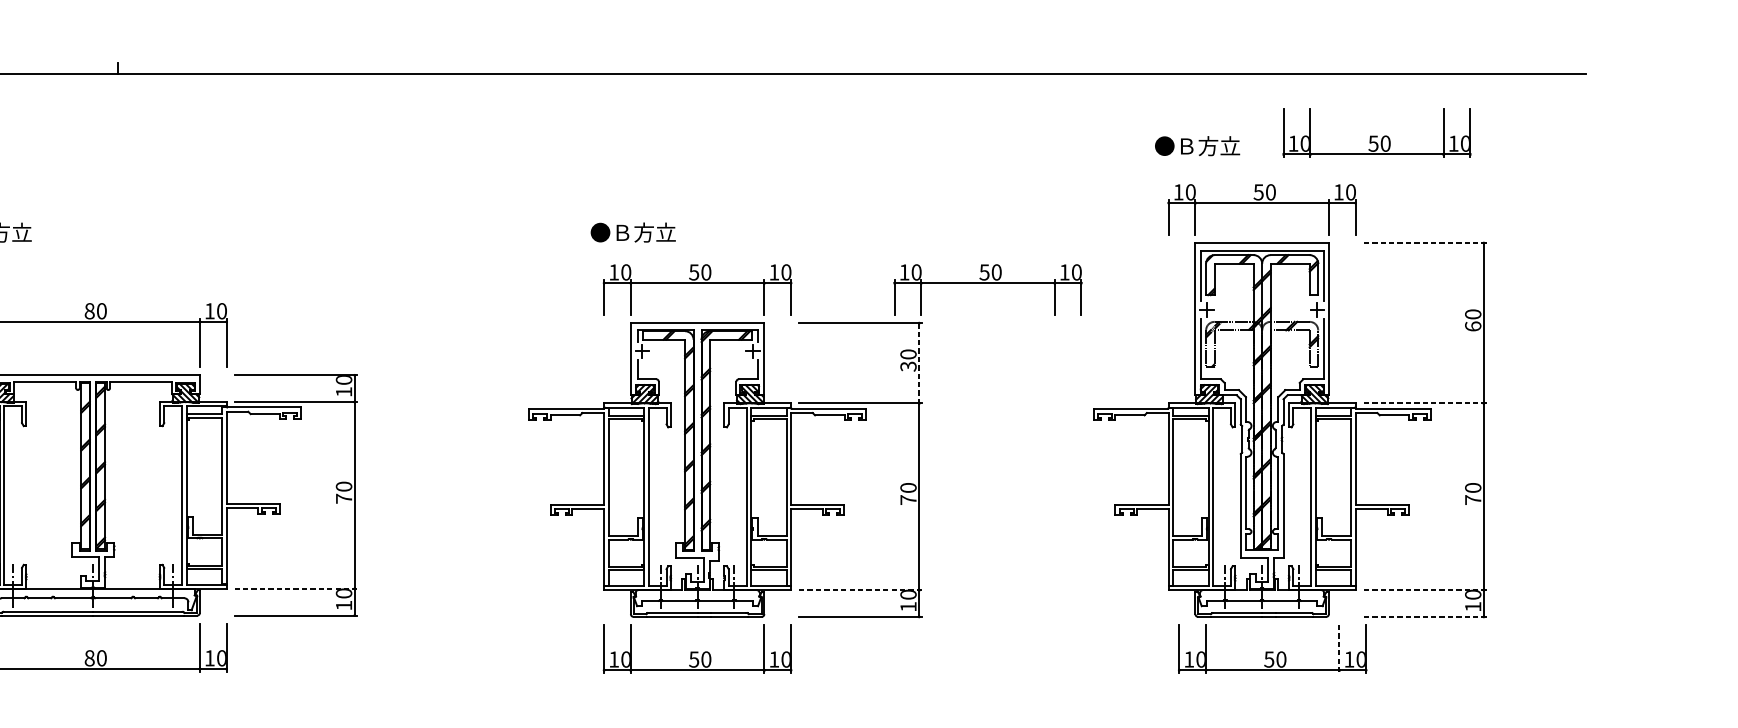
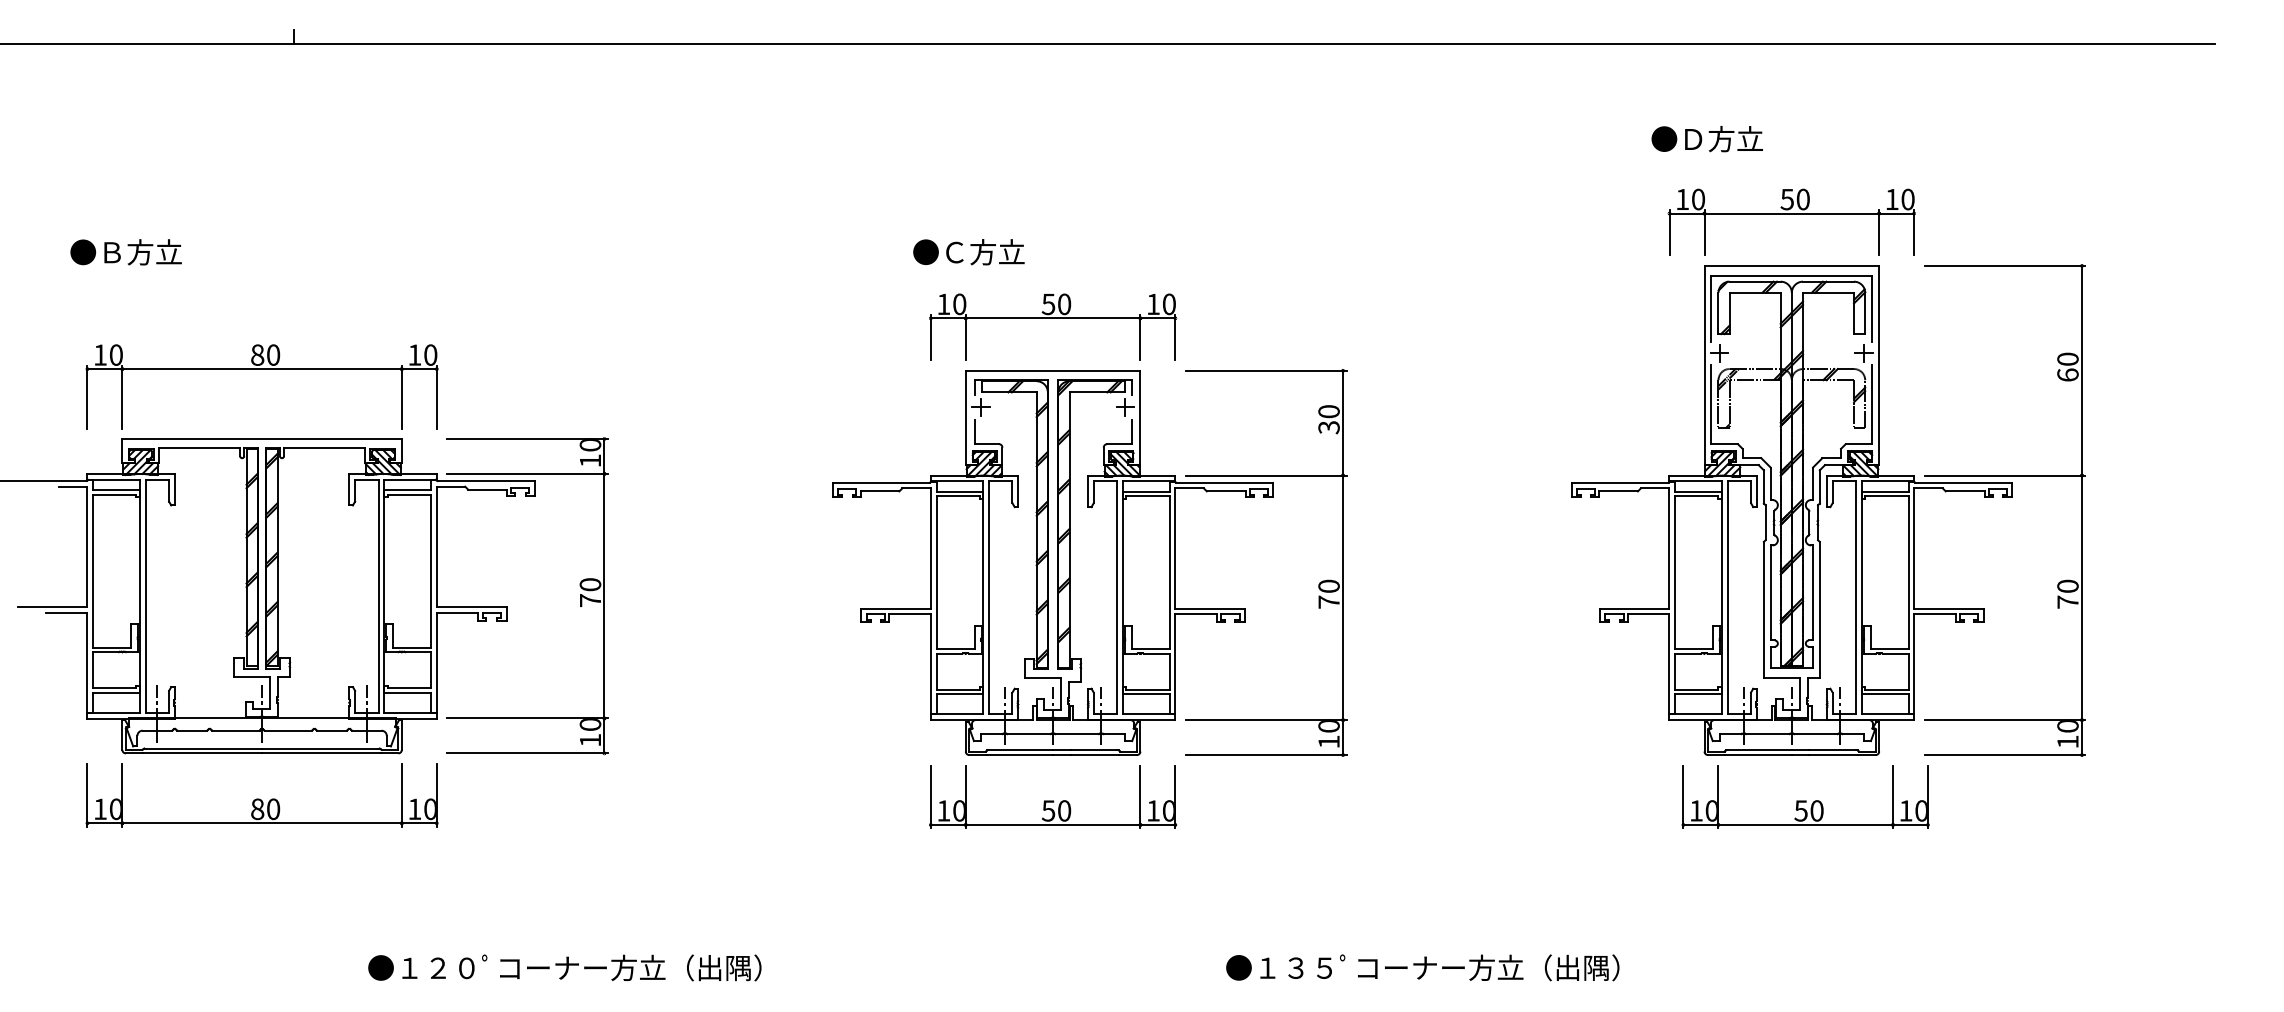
part: (1377, 132) -> (1942, 121), removed
text: (1187, 146) -> (1693, 139), ●Ｂ方立 -> ●Ｄ方立
text: (622, 232) -> (954, 252), ●Ｂ方立 -> ●Ｃ方立
line: (1425, 242) -> (2005, 265), dashed -> solid
part: (988, 283) -> (1433, 318), removed
line: (919, 363) -> (1343, 423), dashed -> solid
line: (1425, 403) -> (2005, 475), dashed -> solid
line: (296, 588) -> (528, 718), dashed -> solid
line: (860, 590) -> (1266, 720), dashed -> solid
line: (1425, 590) -> (2005, 720), dashed -> solid
line: (1425, 617) -> (2005, 755), dashed -> solid
line: (1339, 649) -> (1892, 797), dashed -> solid

